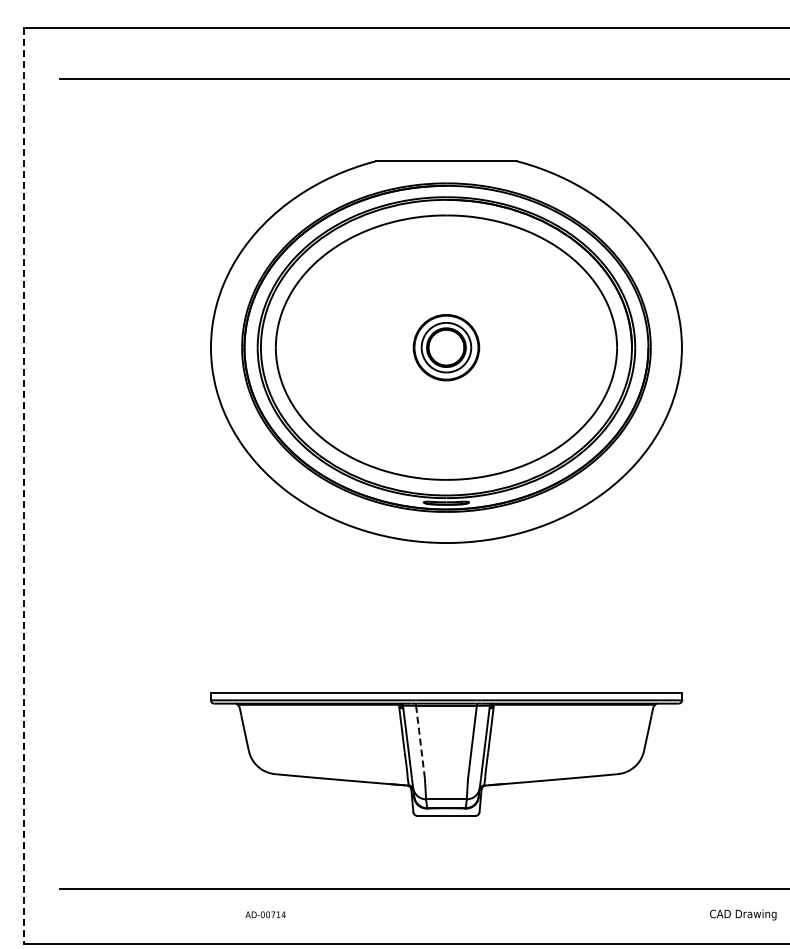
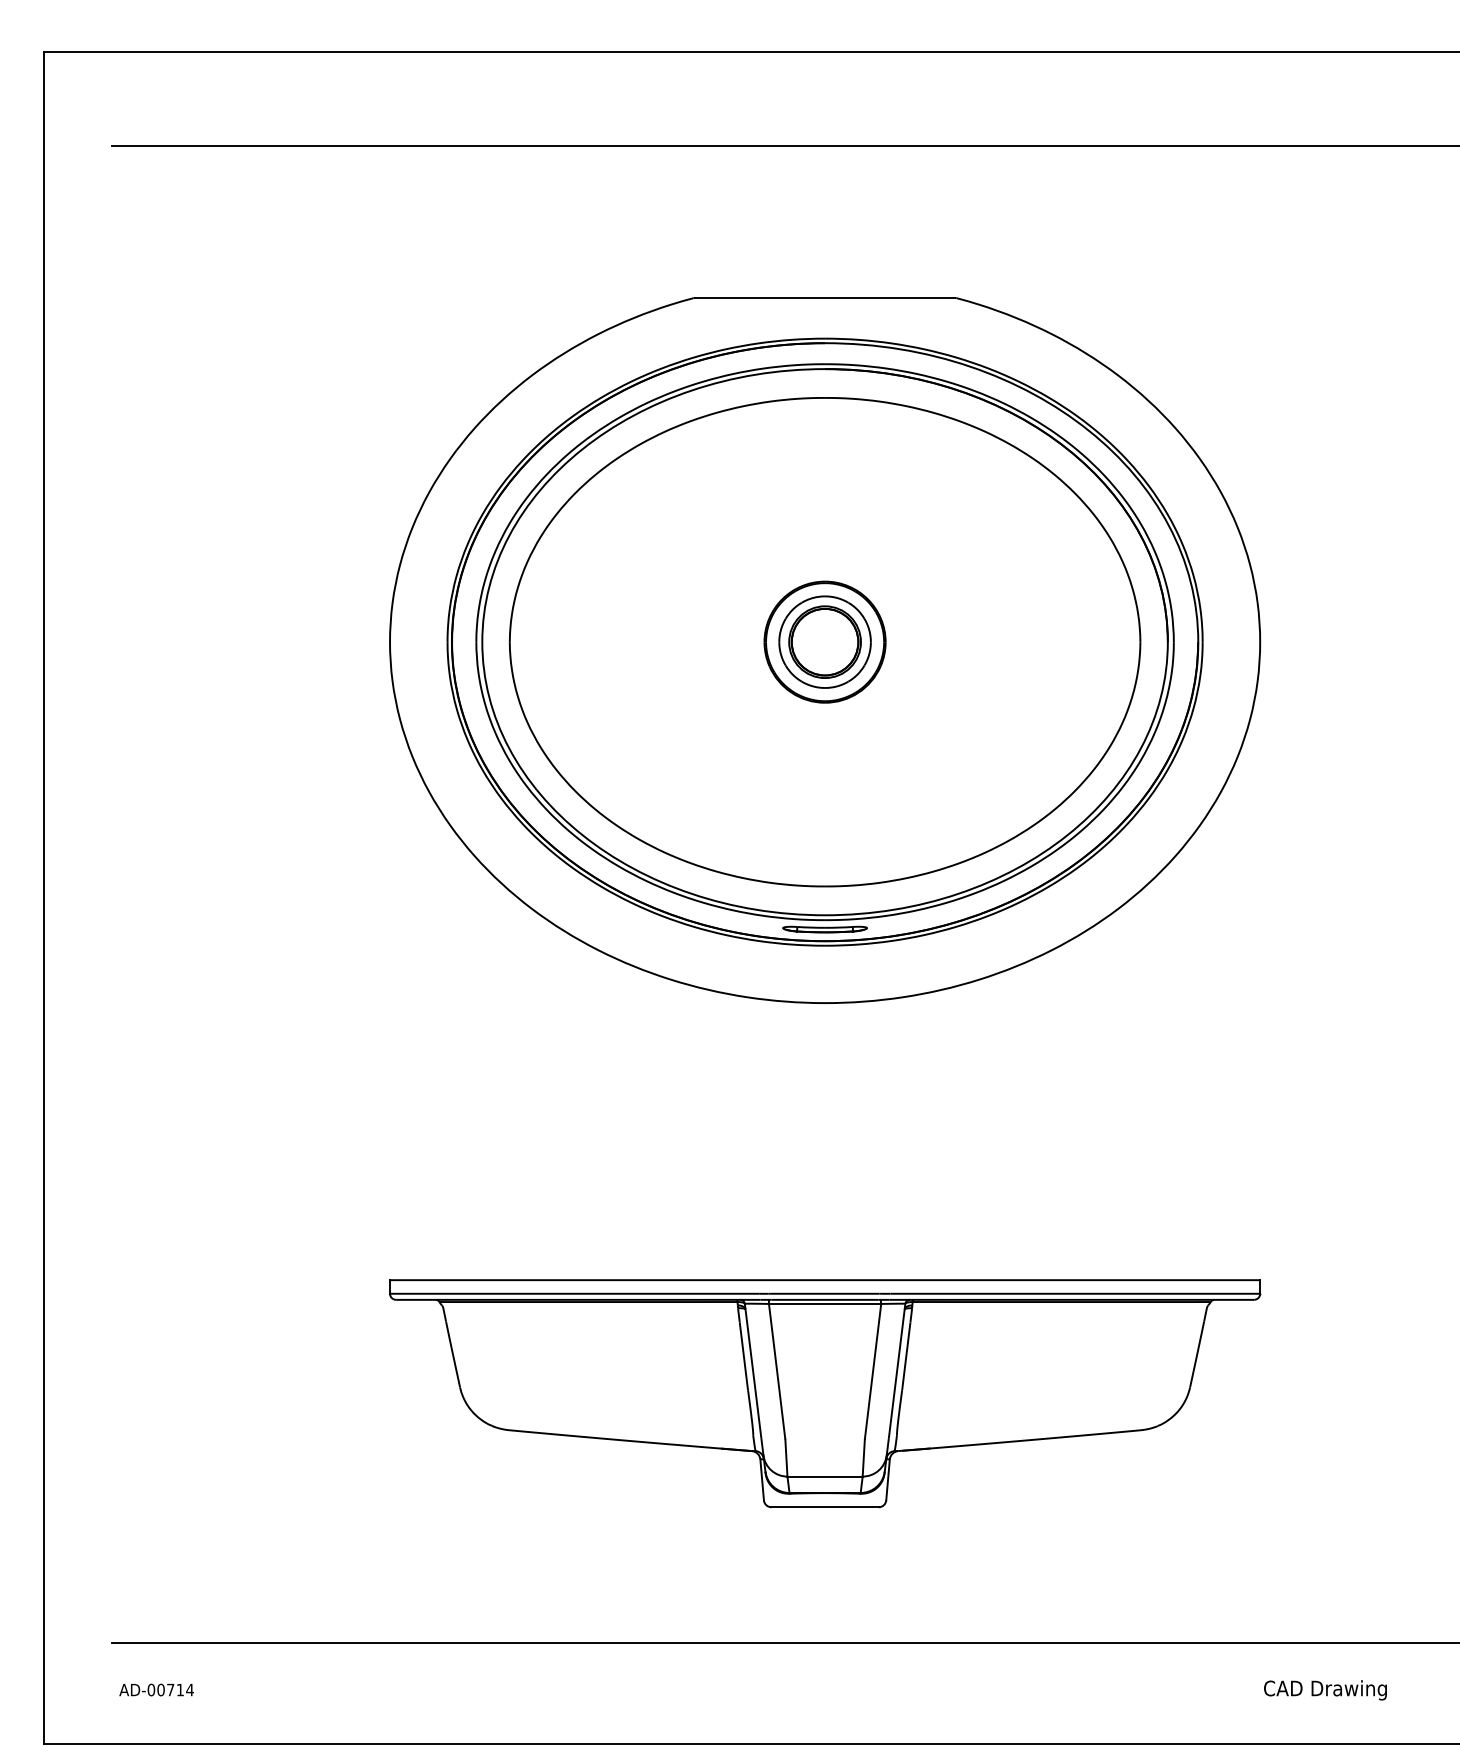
line: (23, 486) -> (43, 898), dashed -> solid
line: (420, 743) -> (777, 1373), dashed -> solid
text: (265, 914) -> (156, 1689), moved
text: (743, 914) -> (1325, 1689), moved

